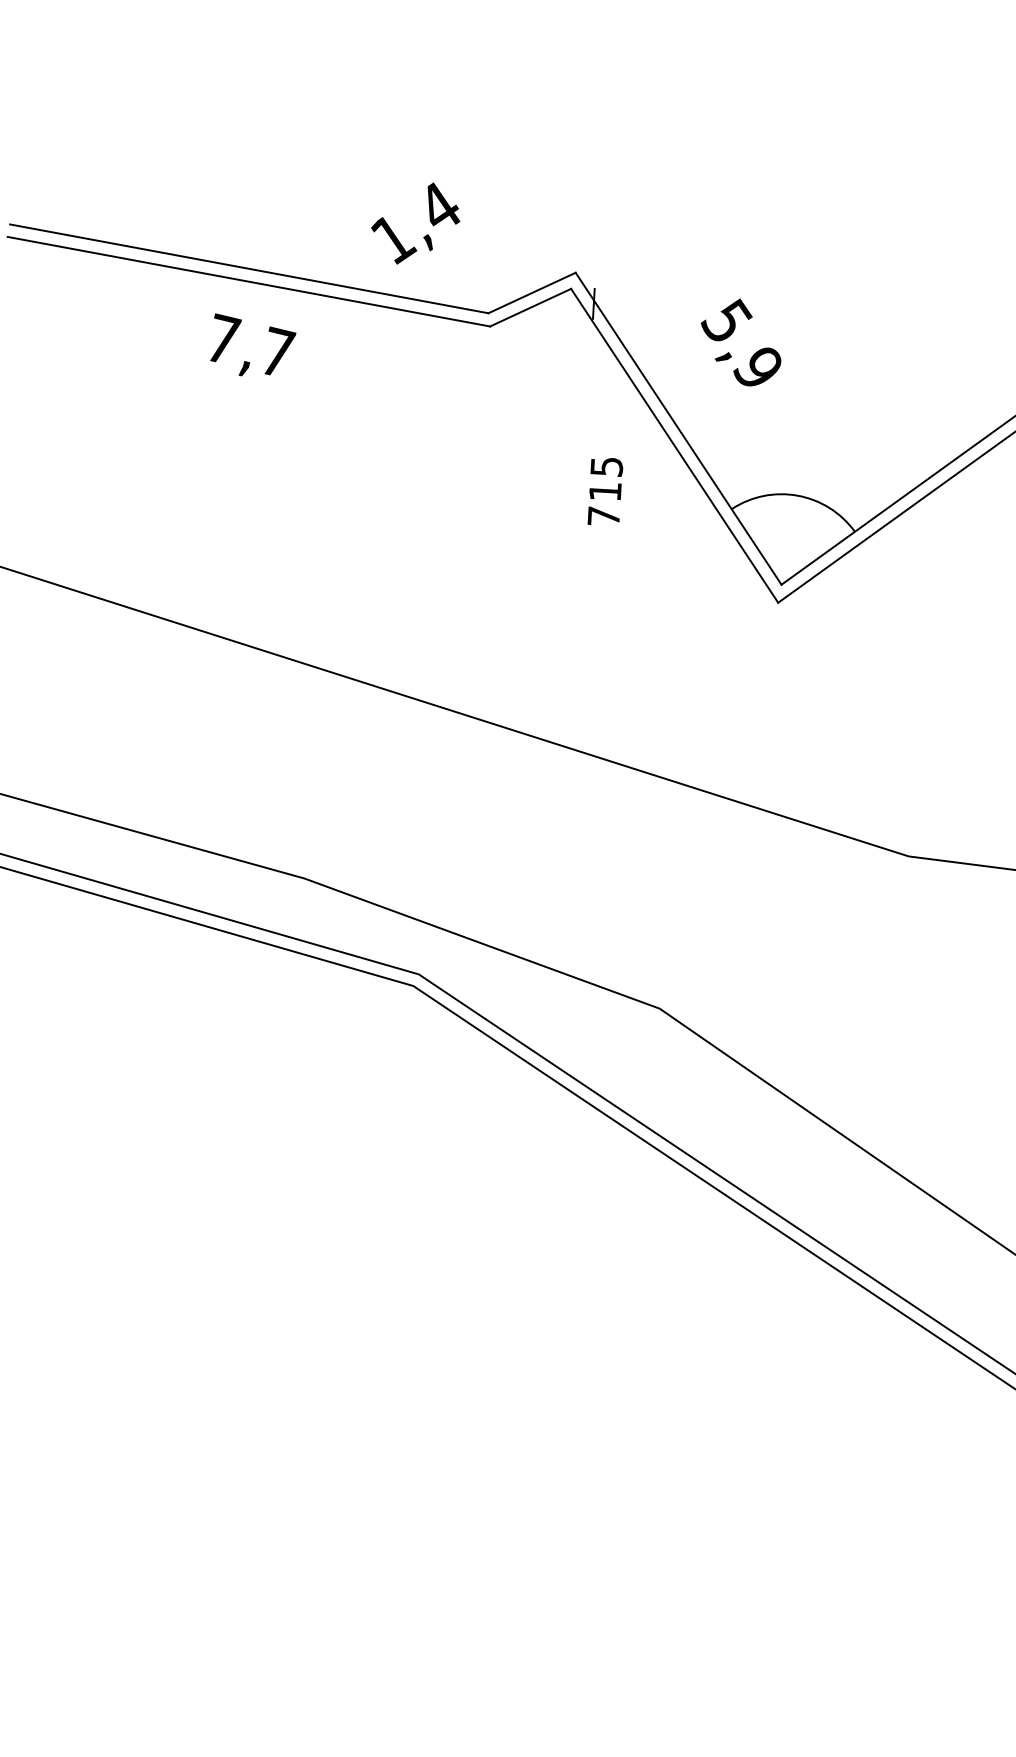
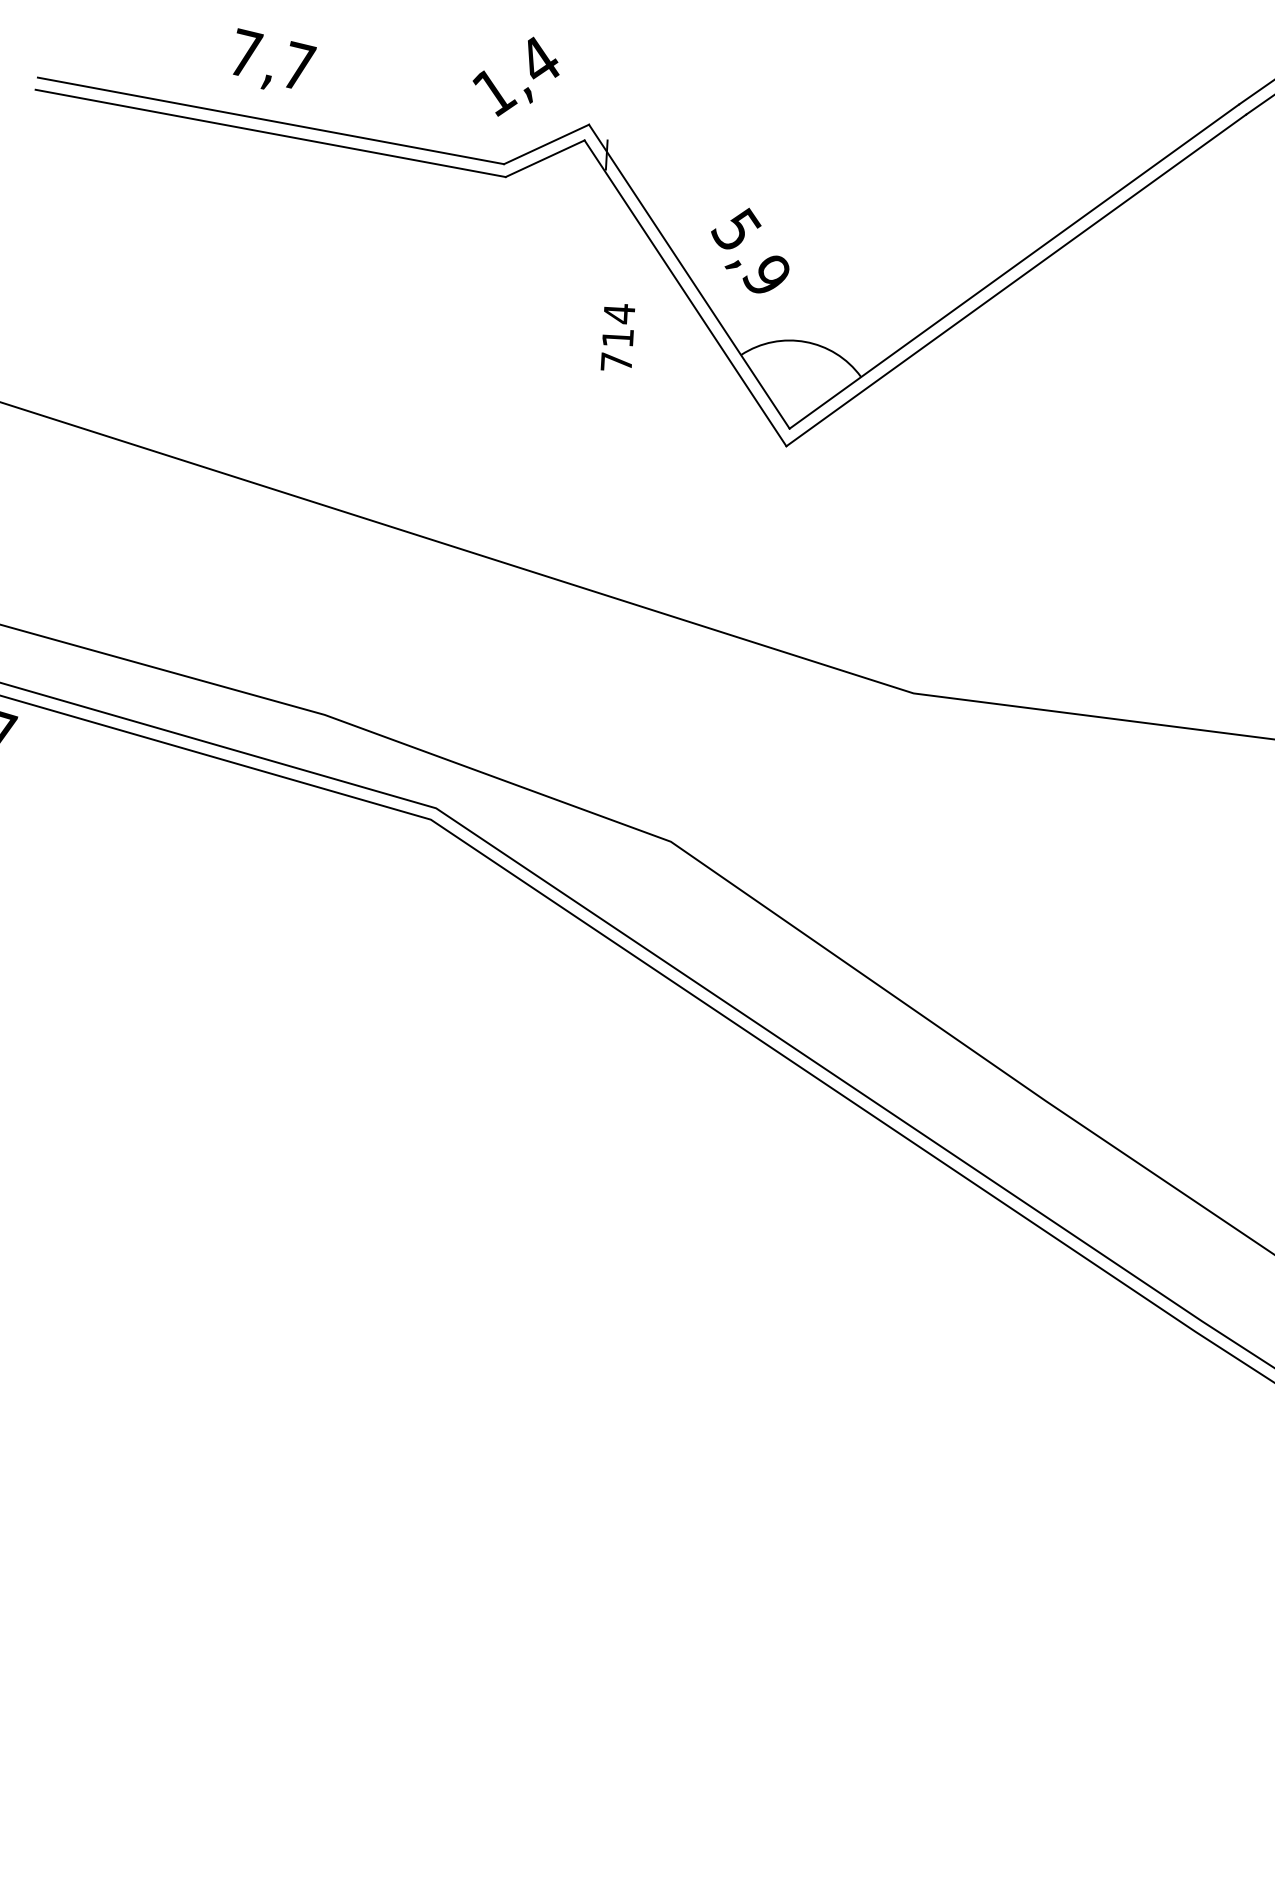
text: (415, 223) -> (515, 76), moved
text: (741, 342) -> (750, 250), moved
text: (252, 344) -> (274, 58), moved
text: (606, 467) -> (619, 314), 715 -> 714

